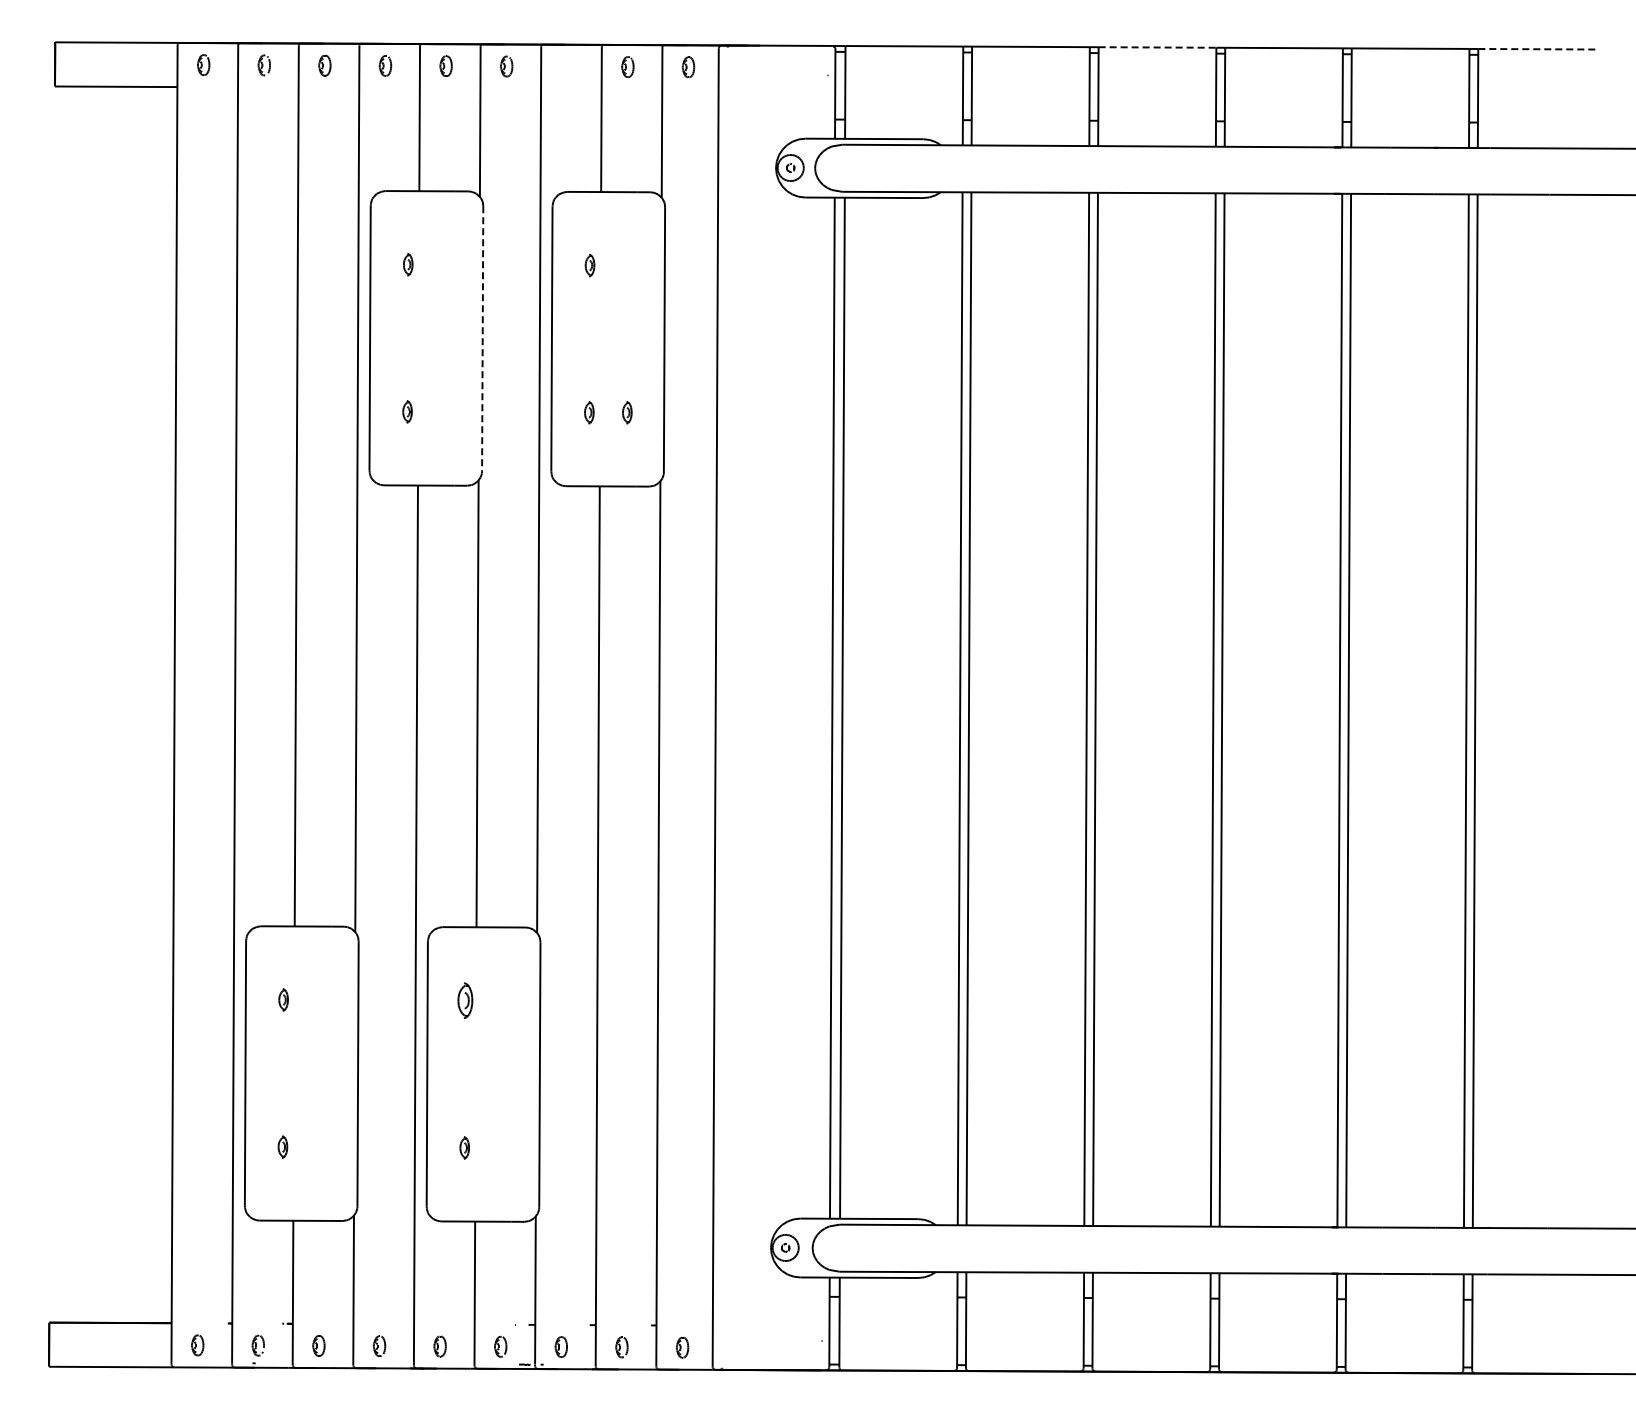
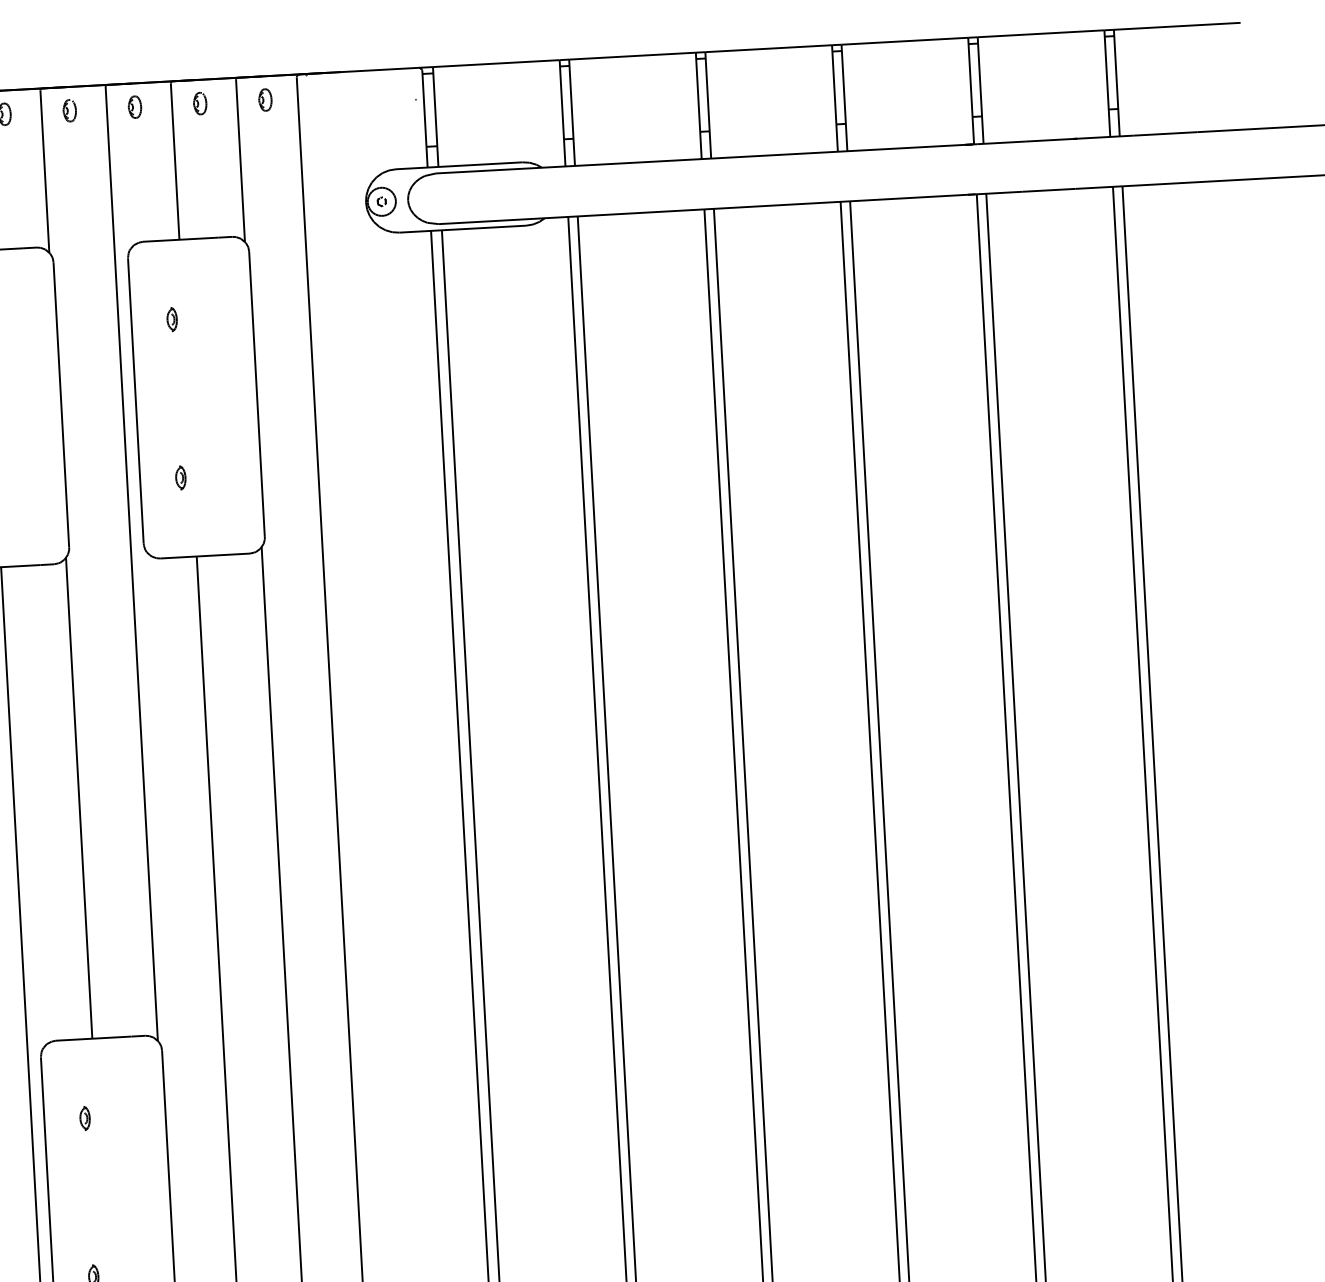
line: (1157, 47) -> (768, 48), dashed -> solid
line: (1537, 49) -> (1177, 26), dashed -> solid
part: (566, 66) -> (134, 106), added
line: (482, 339) -> (61, 405), dashed -> solid
part: (627, 412) -> (221, 475), removed
part: (465, 1000) -> (85, 1118), size x0.62

